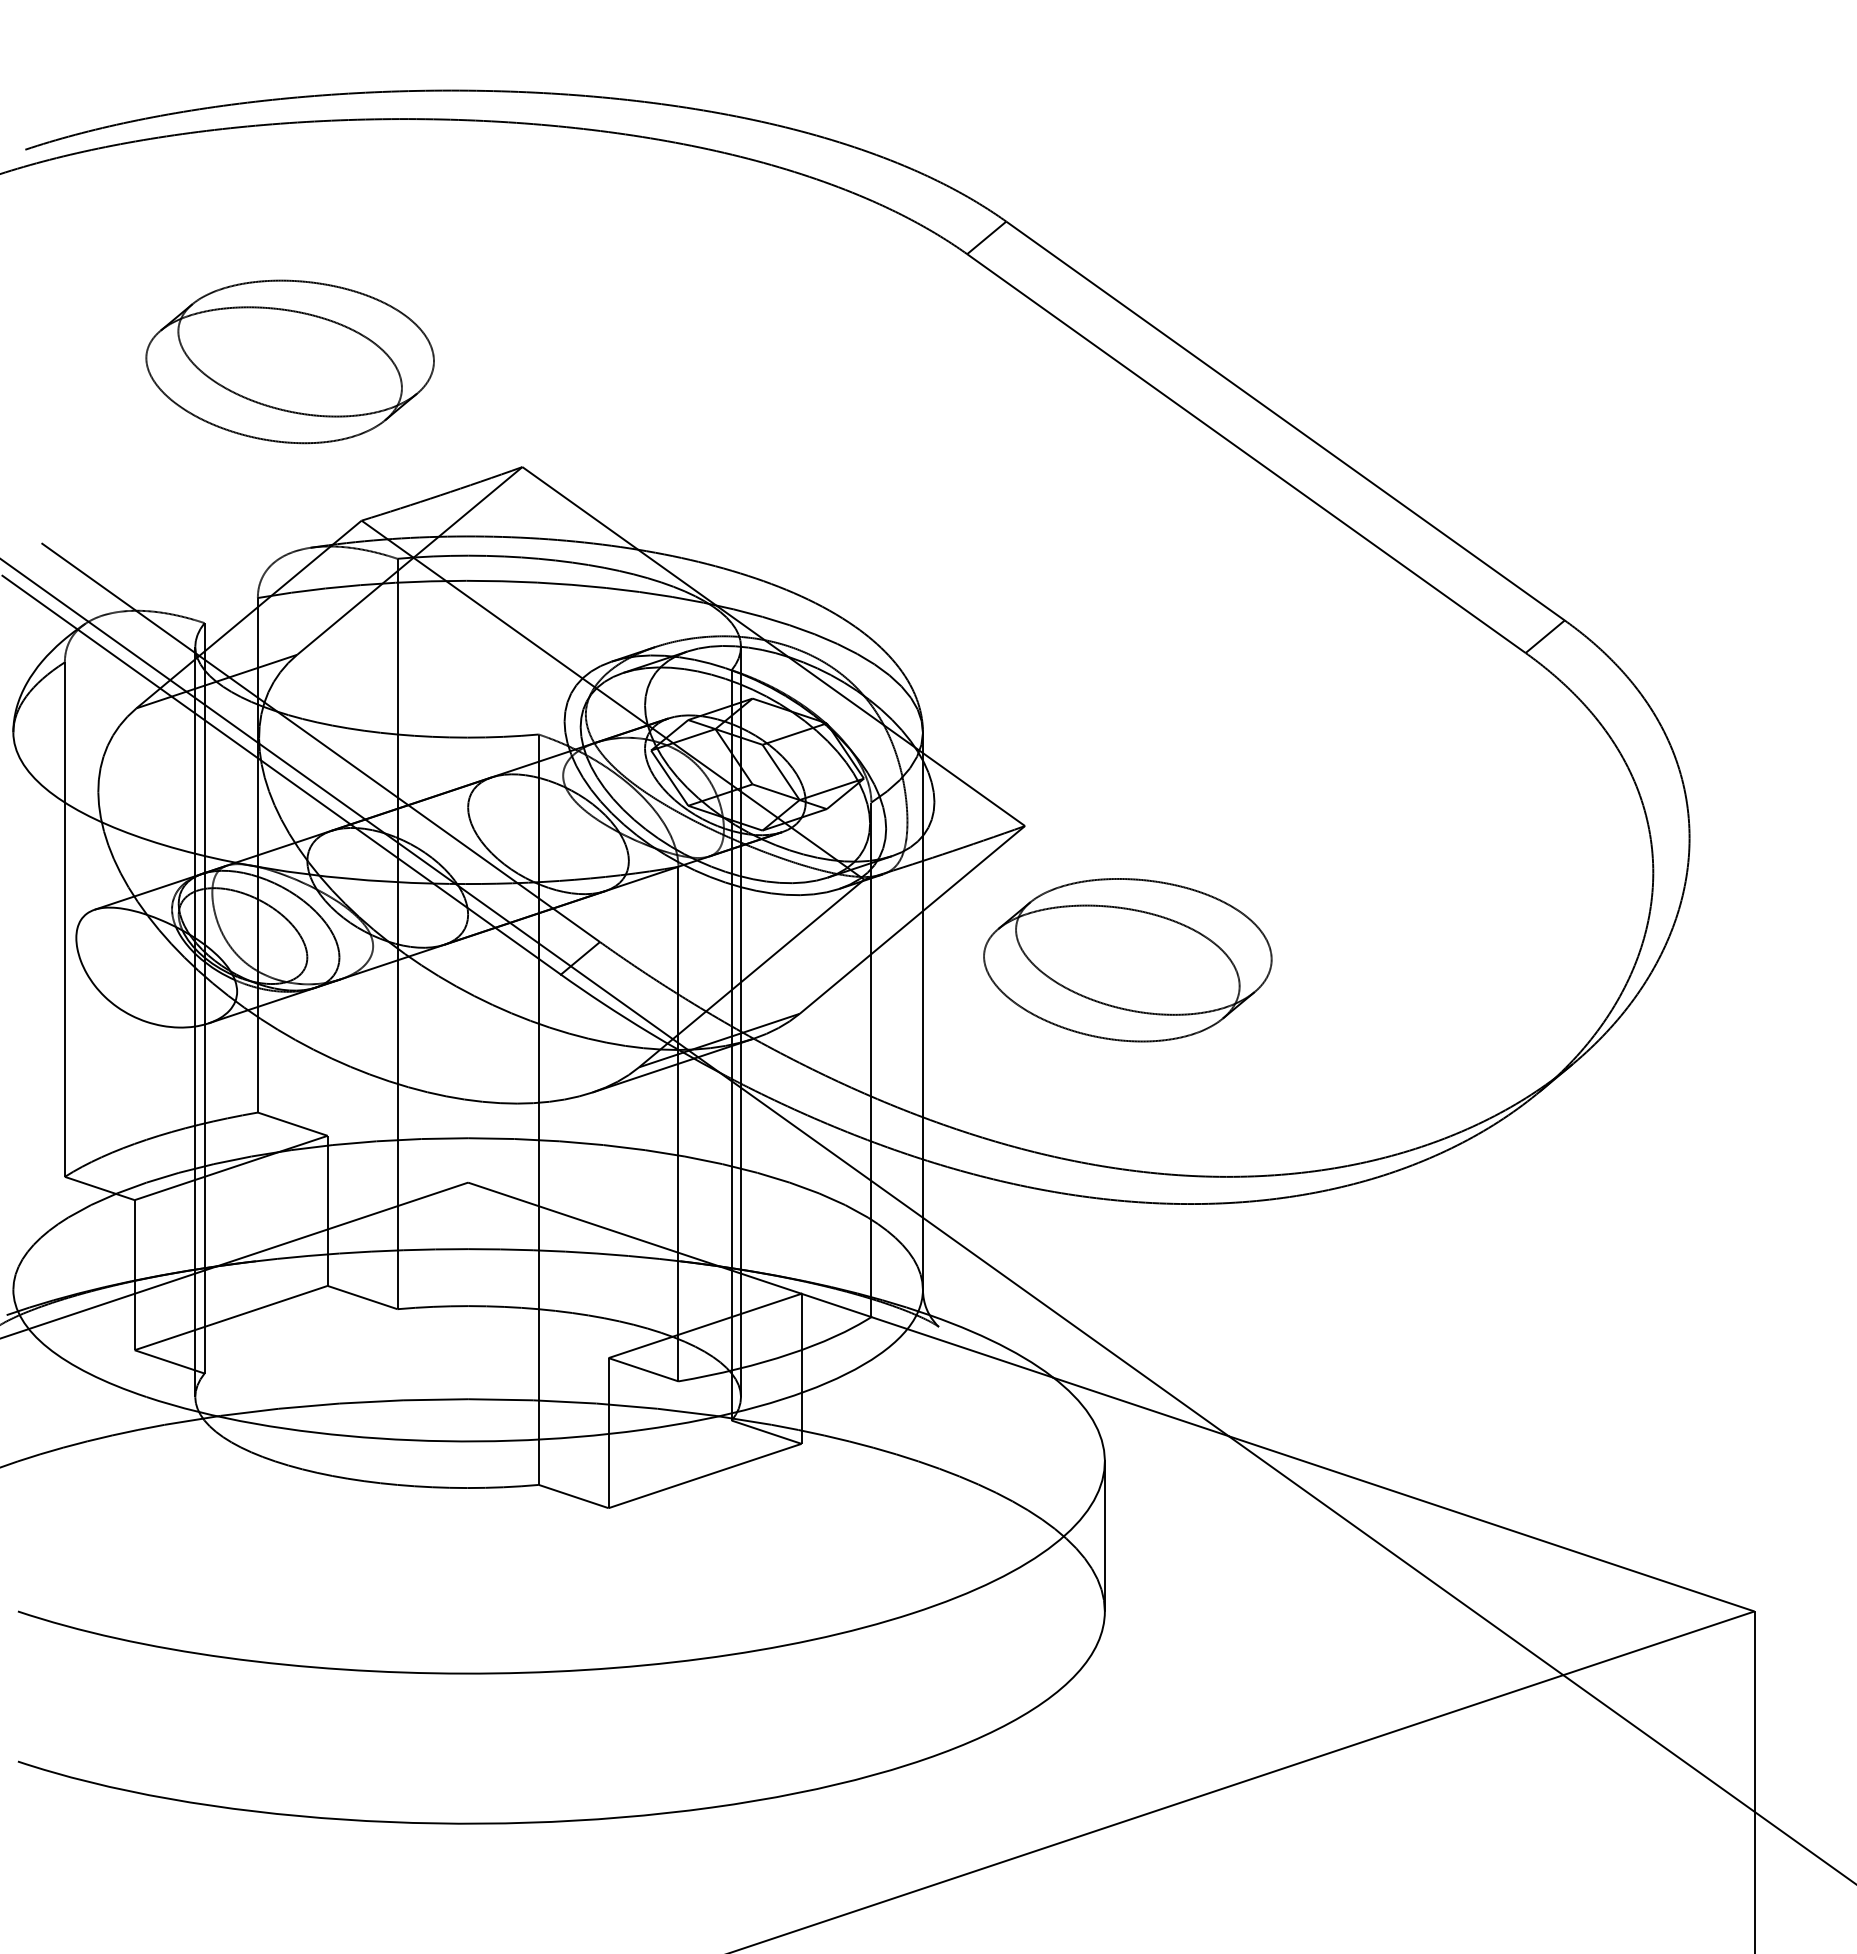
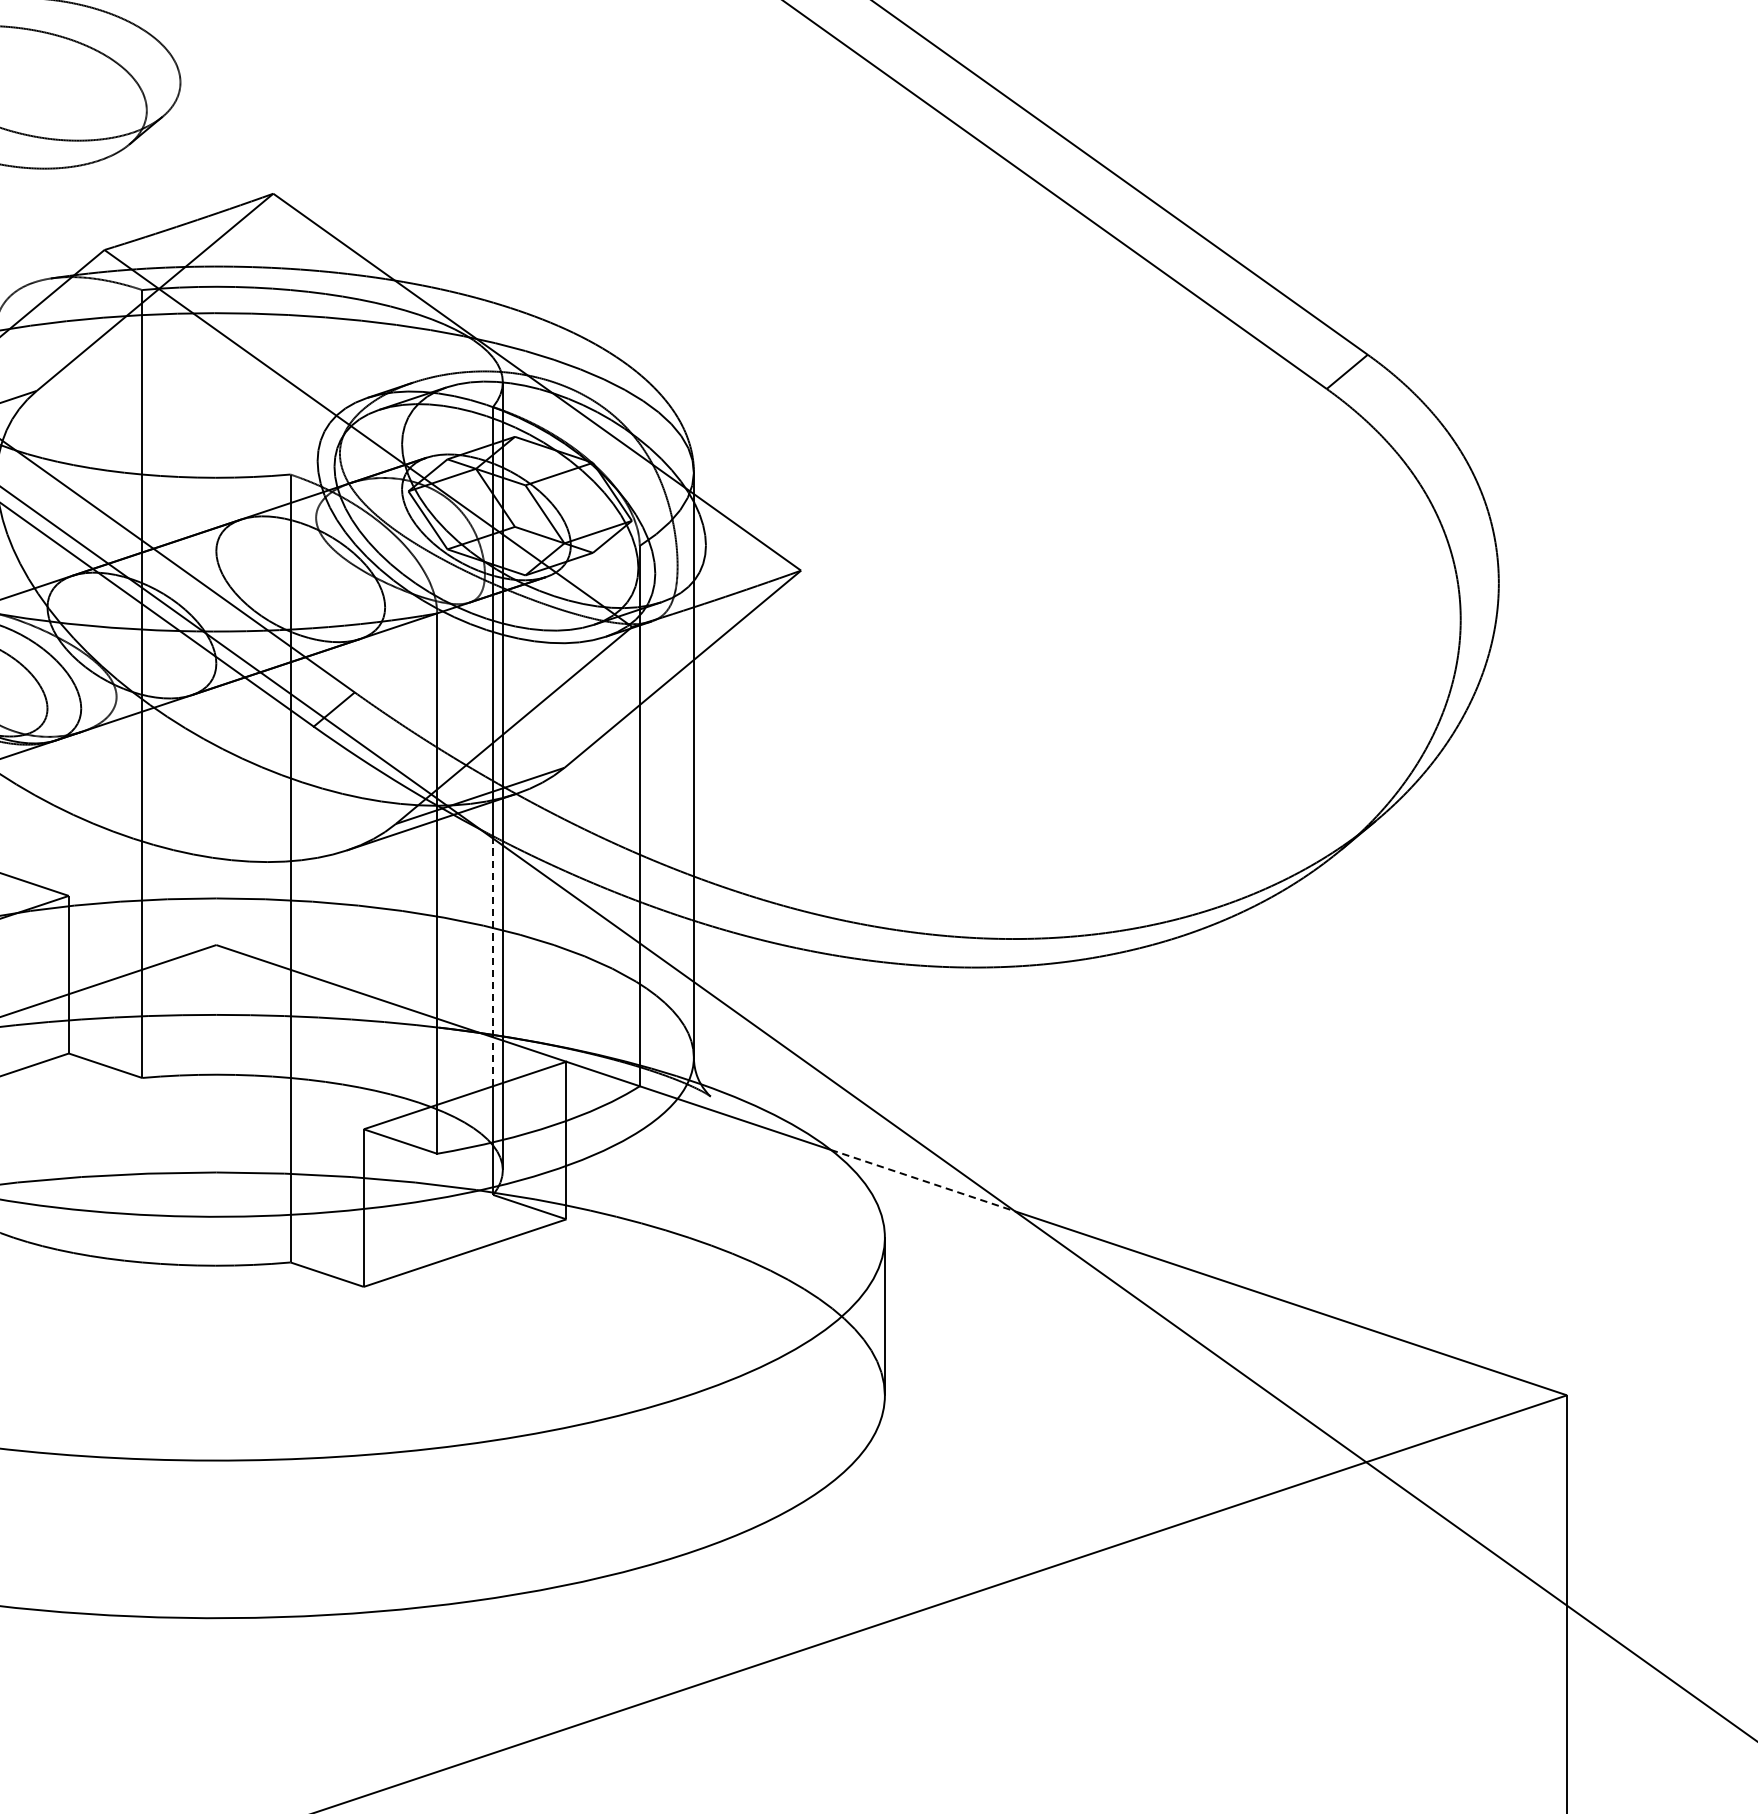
part: (1127, 960) -> (908, 711), removed
line: (731, 1199) -> (492, 962), solid -> dashed
line: (1141, 1407) -> (923, 1181), solid -> dashed

